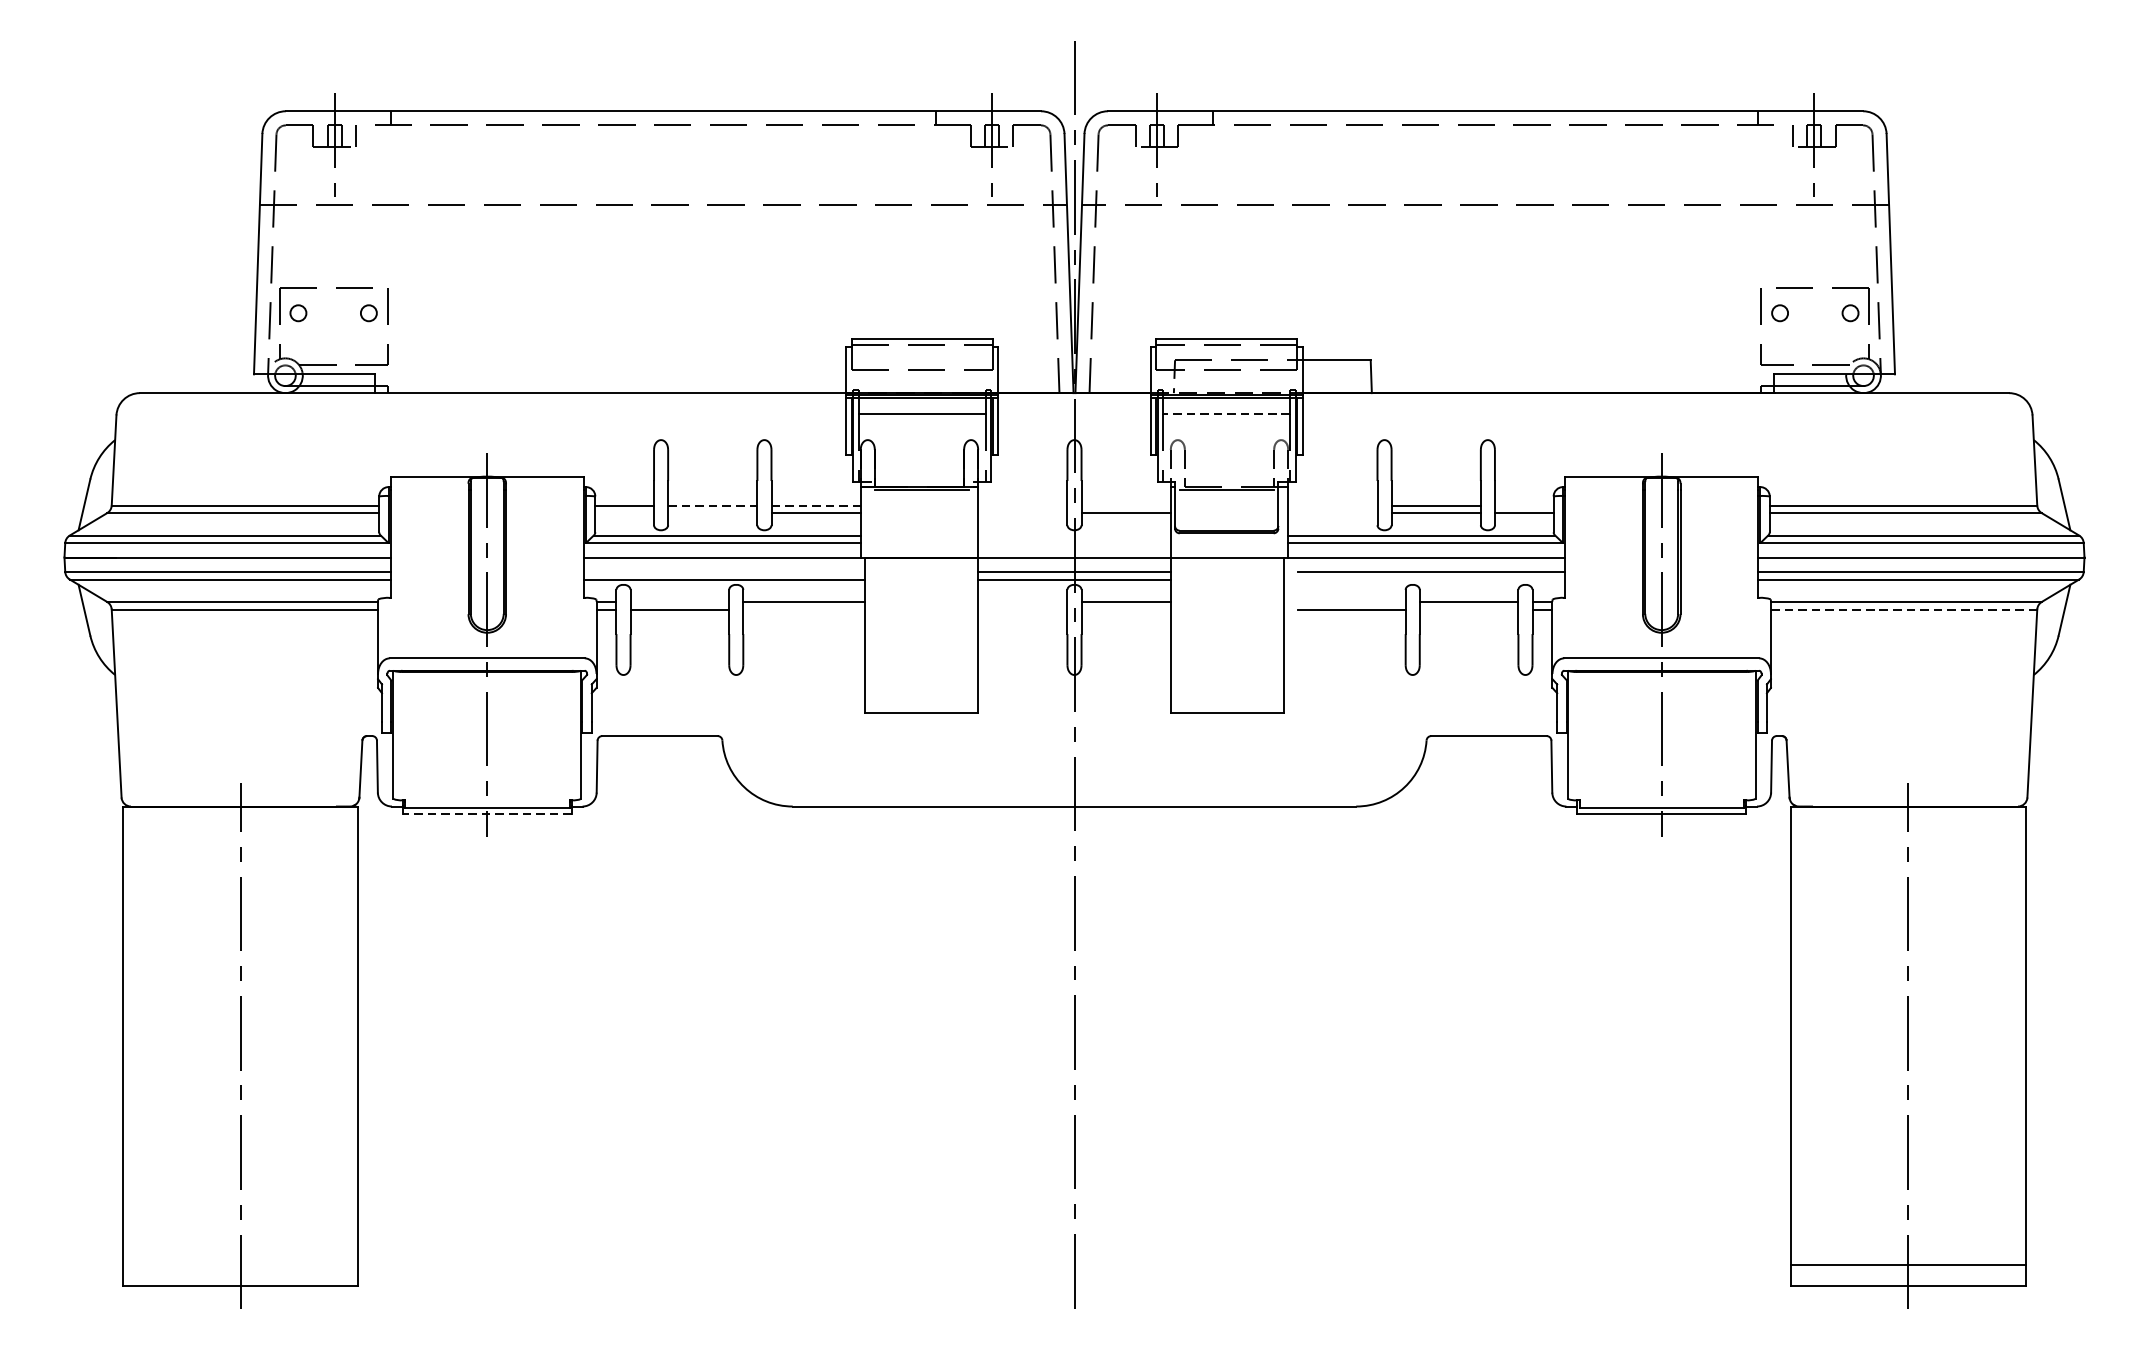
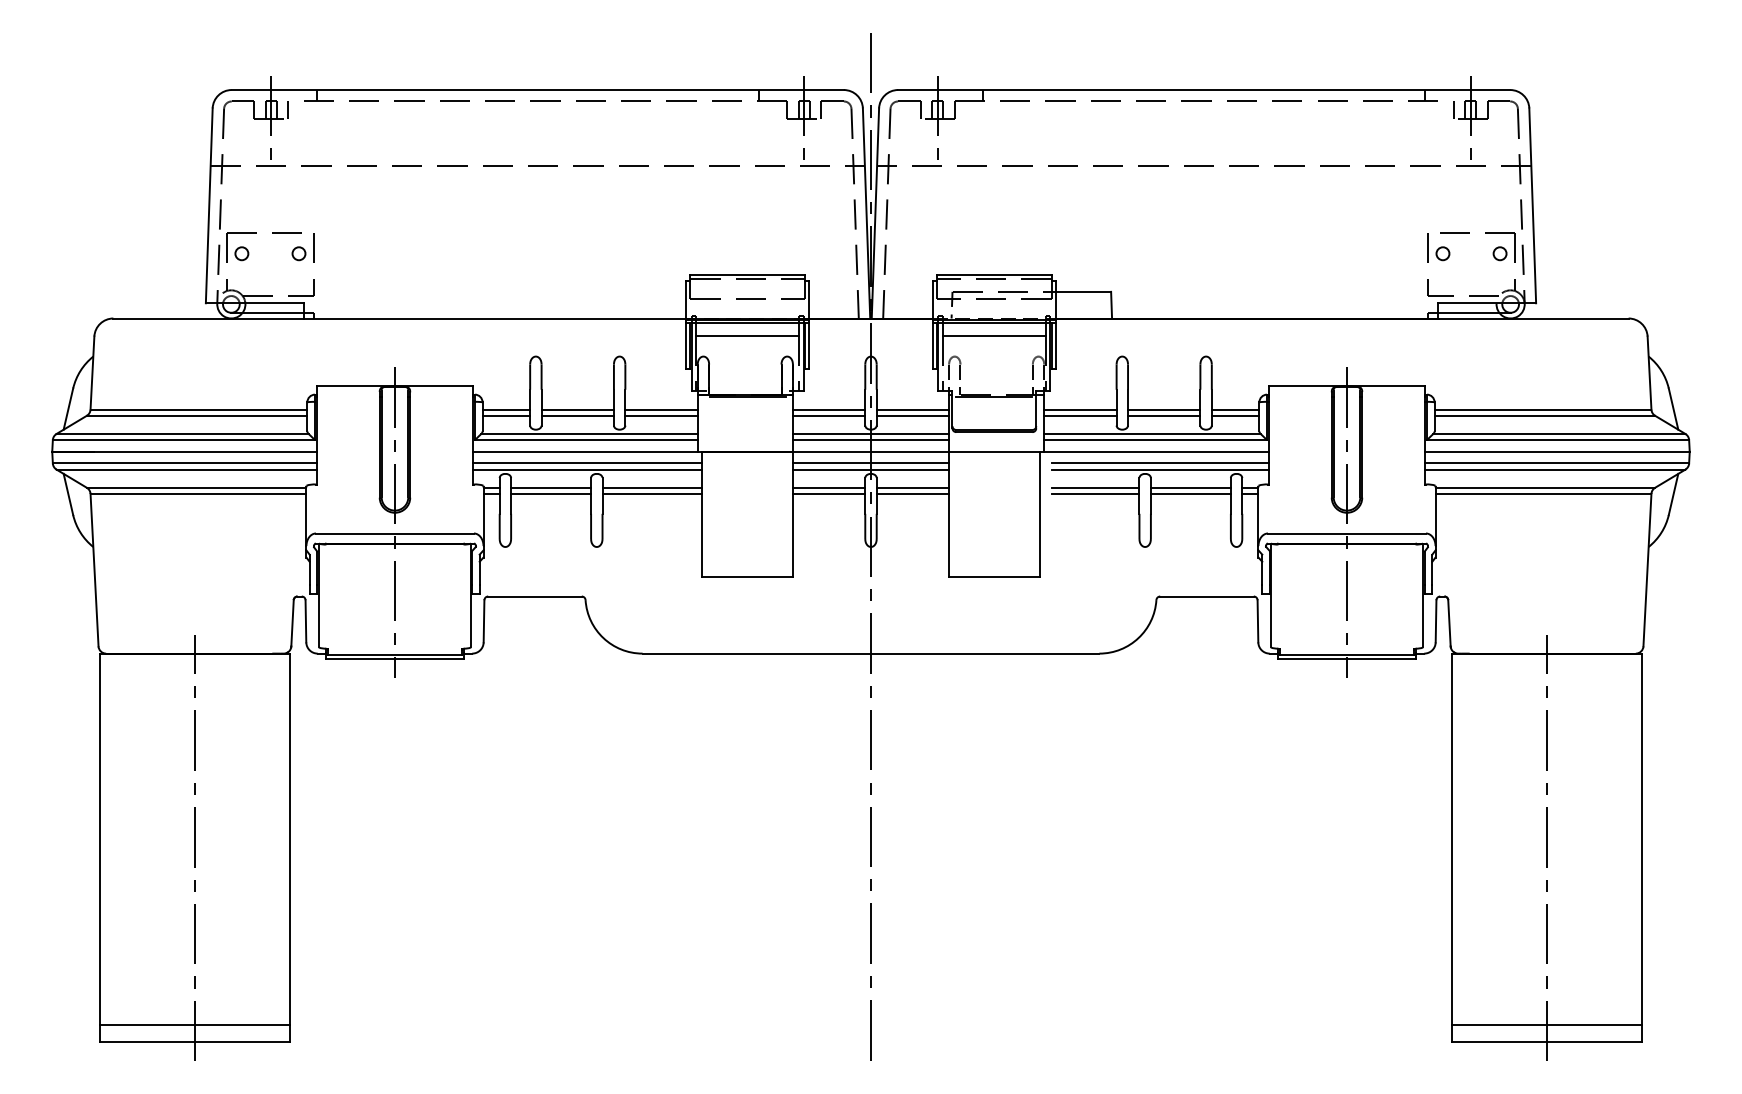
line: (1225, 414) -> (993, 335), dashed -> solid
line: (713, 505) -> (578, 409), dashed -> solid
line: (817, 505) -> (662, 409), dashed -> solid
line: (1022, 505) -> (828, 409), added
line: (1125, 505) -> (912, 409), added
line: (1332, 505) -> (1080, 409), added
line: (1524, 505) -> (1235, 409), added
line: (624, 512) -> (506, 415), added
line: (712, 512) -> (577, 415), added
line: (1022, 512) -> (828, 415), added
line: (1332, 512) -> (1080, 415), added
line: (1073, 534) -> (870, 433), added
line: (1073, 543) -> (870, 440), added
line: (724, 571) -> (587, 463), added
line: (1430, 579) -> (1159, 469), added
line: (680, 601) -> (551, 487), added
line: (1022, 601) -> (828, 487), added
line: (1351, 601) -> (1095, 487), added
line: (803, 609) -> (651, 493), added
line: (1022, 609) -> (828, 493), added
line: (1125, 609) -> (912, 493), added
line: (1468, 609) -> (1190, 493), added
line: (1904, 609) -> (1543, 493), dashed -> solid
line: (486, 813) -> (394, 659), dashed -> solid
line: (239, 1264) -> (194, 1024), added

